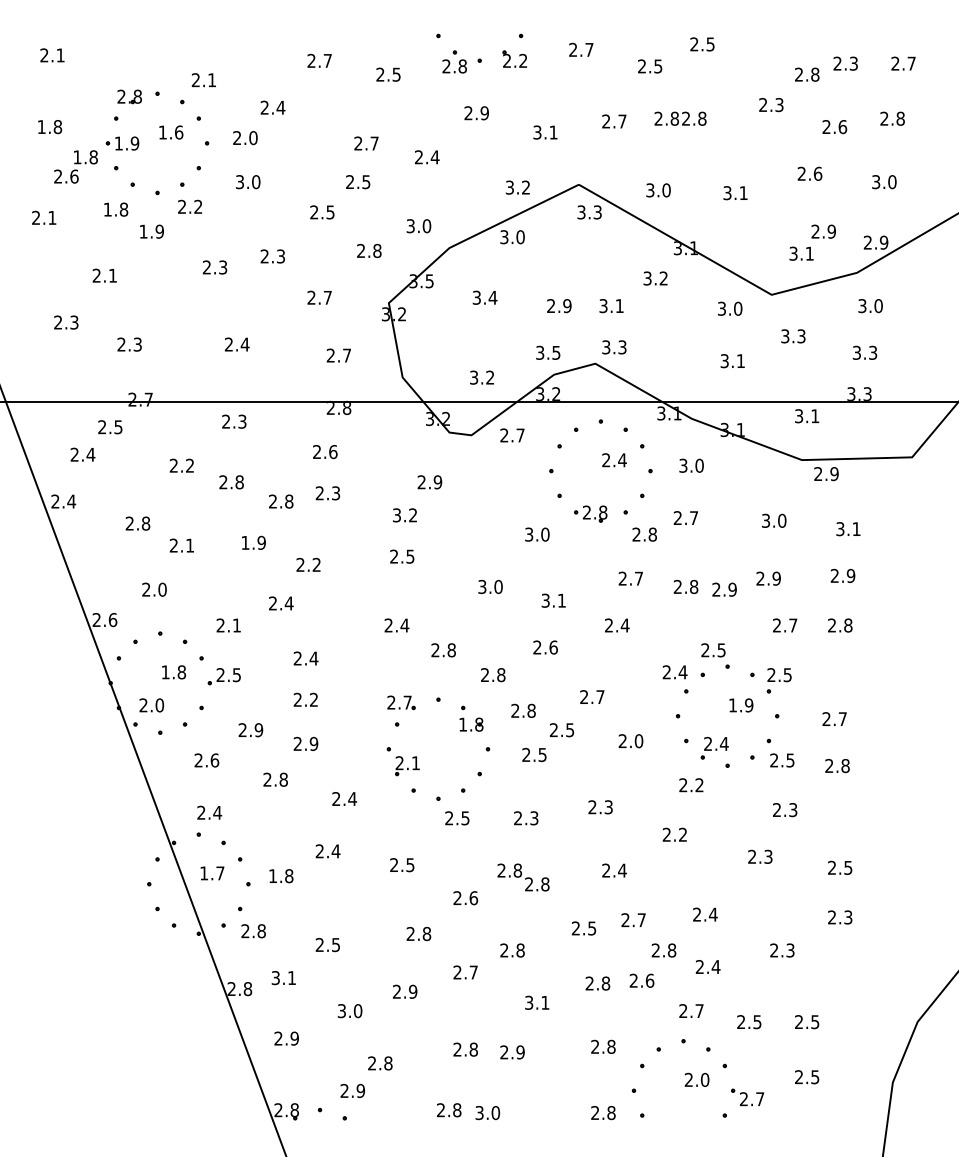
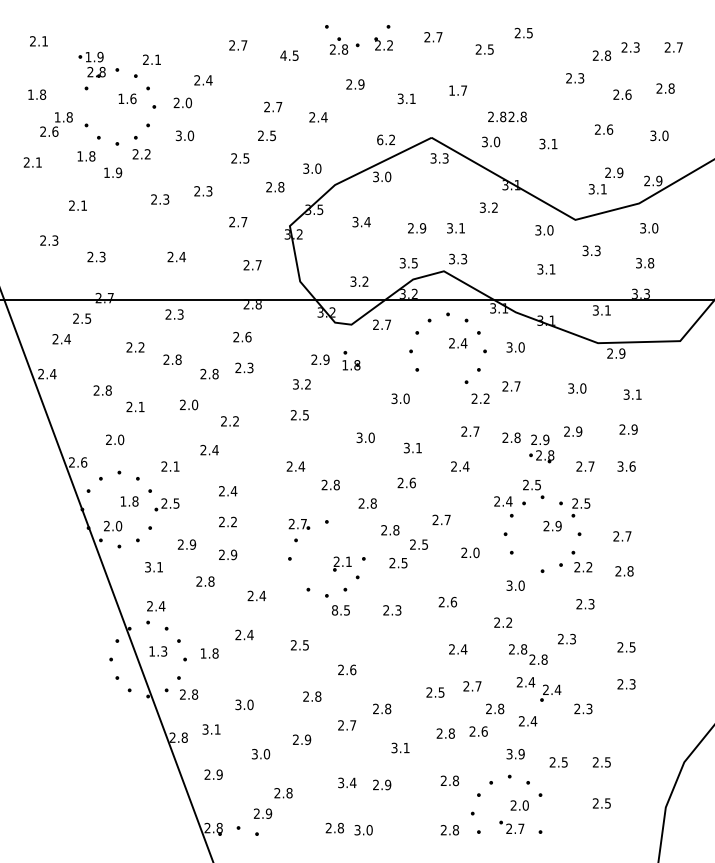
text: (380, 74) -> (283, 55), 2.5 -> 4.5
text: (680, 118) -> (507, 116), moved
text: (606, 121) -> (452, 90), 2.7 -> 1.7
part: (122, 143) -> (91, 57), moved
text: (509, 187) -> (379, 139), 3.2 -> 6.2
text: (873, 352) -> (651, 262), 3.3 -> 3.8
part: (590, 513) -> (541, 456), moved
text: (652, 534) -> (486, 398), 2.8 -> 2.2
text: (253, 542) -> (188, 404), 1.9 -> 2.0
text: (840, 625) -> (626, 466), 2.8 -> 3.6
text: (732, 705) -> (546, 526), 1.9 -> 2.9
part: (471, 718) -> (351, 360), moved
part: (714, 747) -> (550, 692), moved
text: (206, 760) -> (153, 567), 2.6 -> 3.1
text: (790, 760) -> (589, 567), 2.5 -> 2.2
part: (407, 766) -> (342, 564), moved
text: (691, 785) -> (515, 585), 2.2 -> 3.0
text: (608, 807) -> (453, 602), 2.3 -> 2.6
text: (449, 818) -> (335, 610), 2.5 -> 8.5
text: (220, 873) -> (164, 651), 1.7 -> 1.3
text: (523, 877) -> (528, 654), moved
text: (327, 945) -> (244, 705), 2.5 -> 3.0
text: (691, 1011) -> (515, 754), 2.7 -> 3.9
text: (465, 1049) -> (347, 782), 2.8 -> 3.4
part: (747, 1097) -> (511, 827), moved

